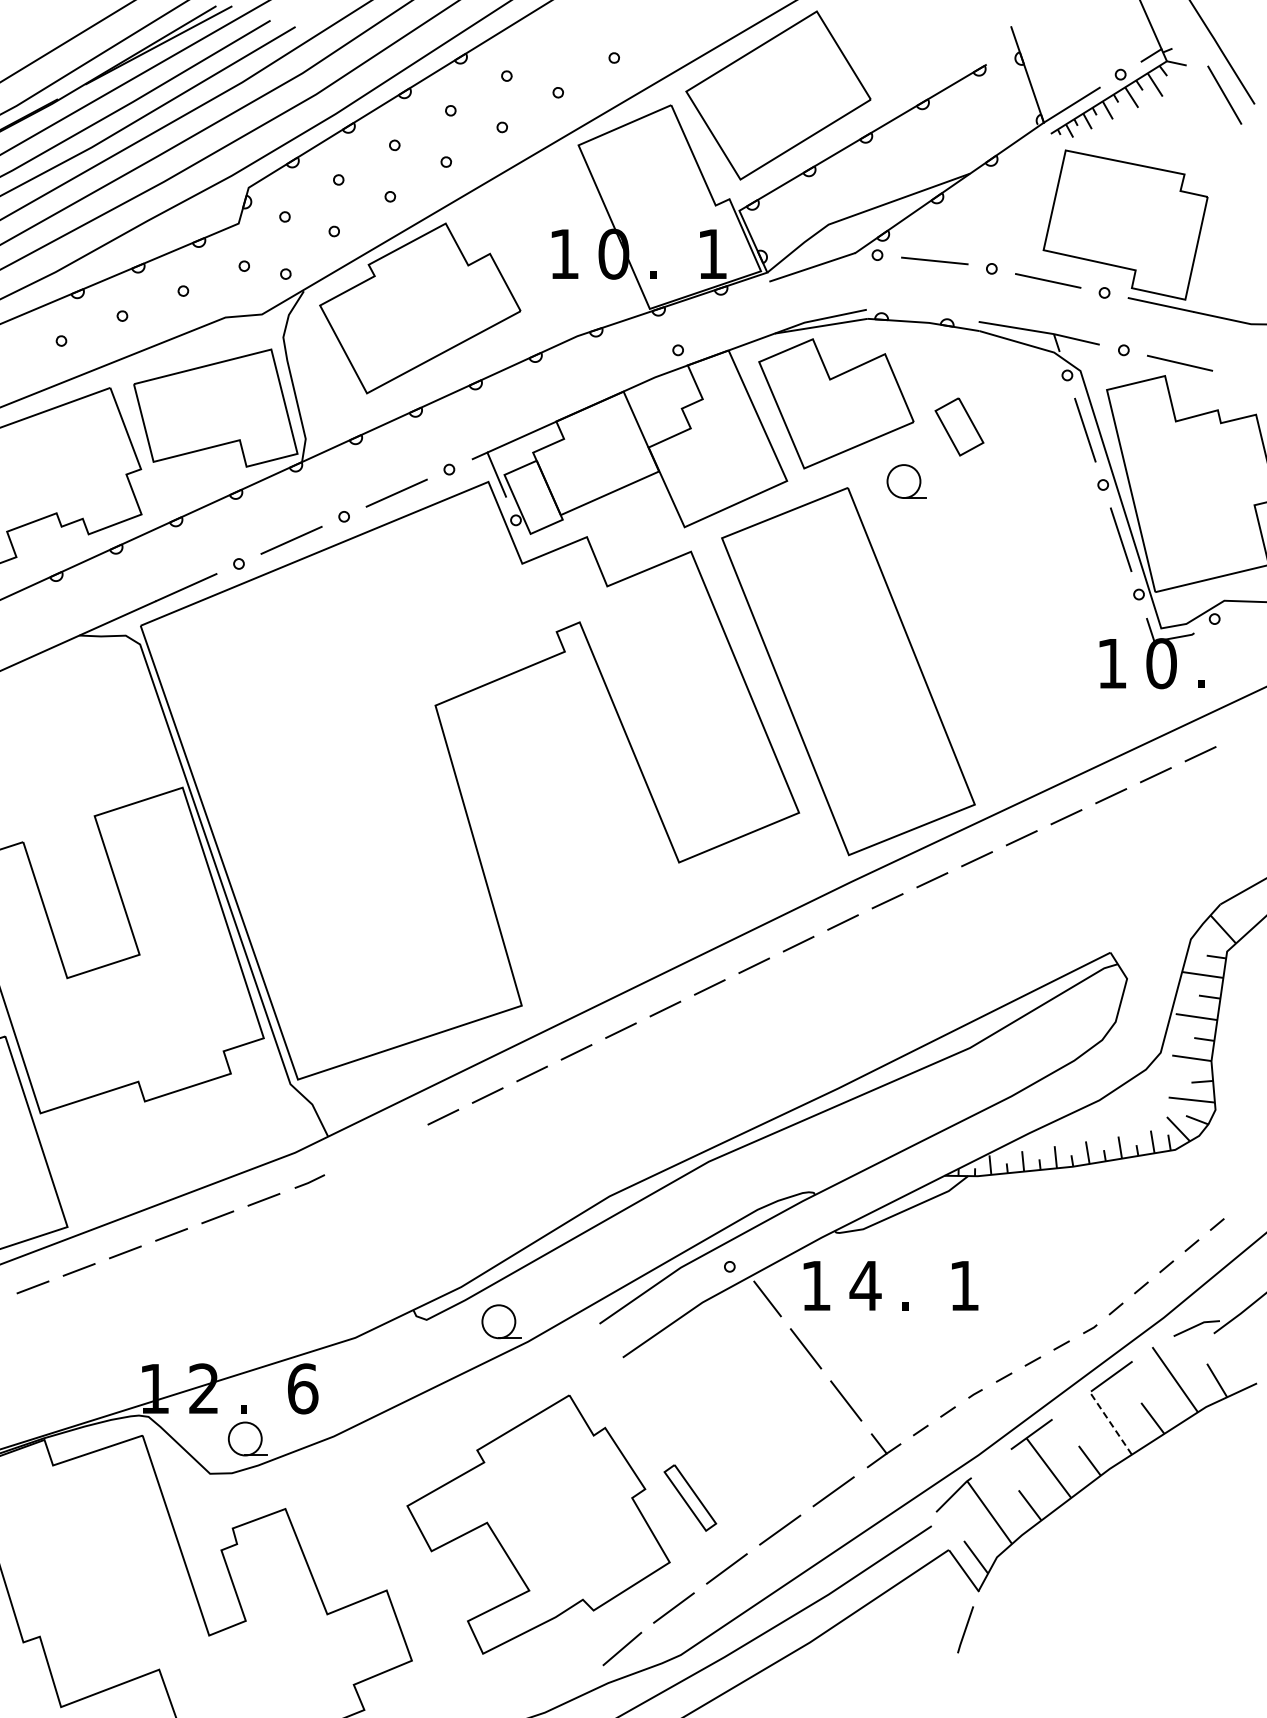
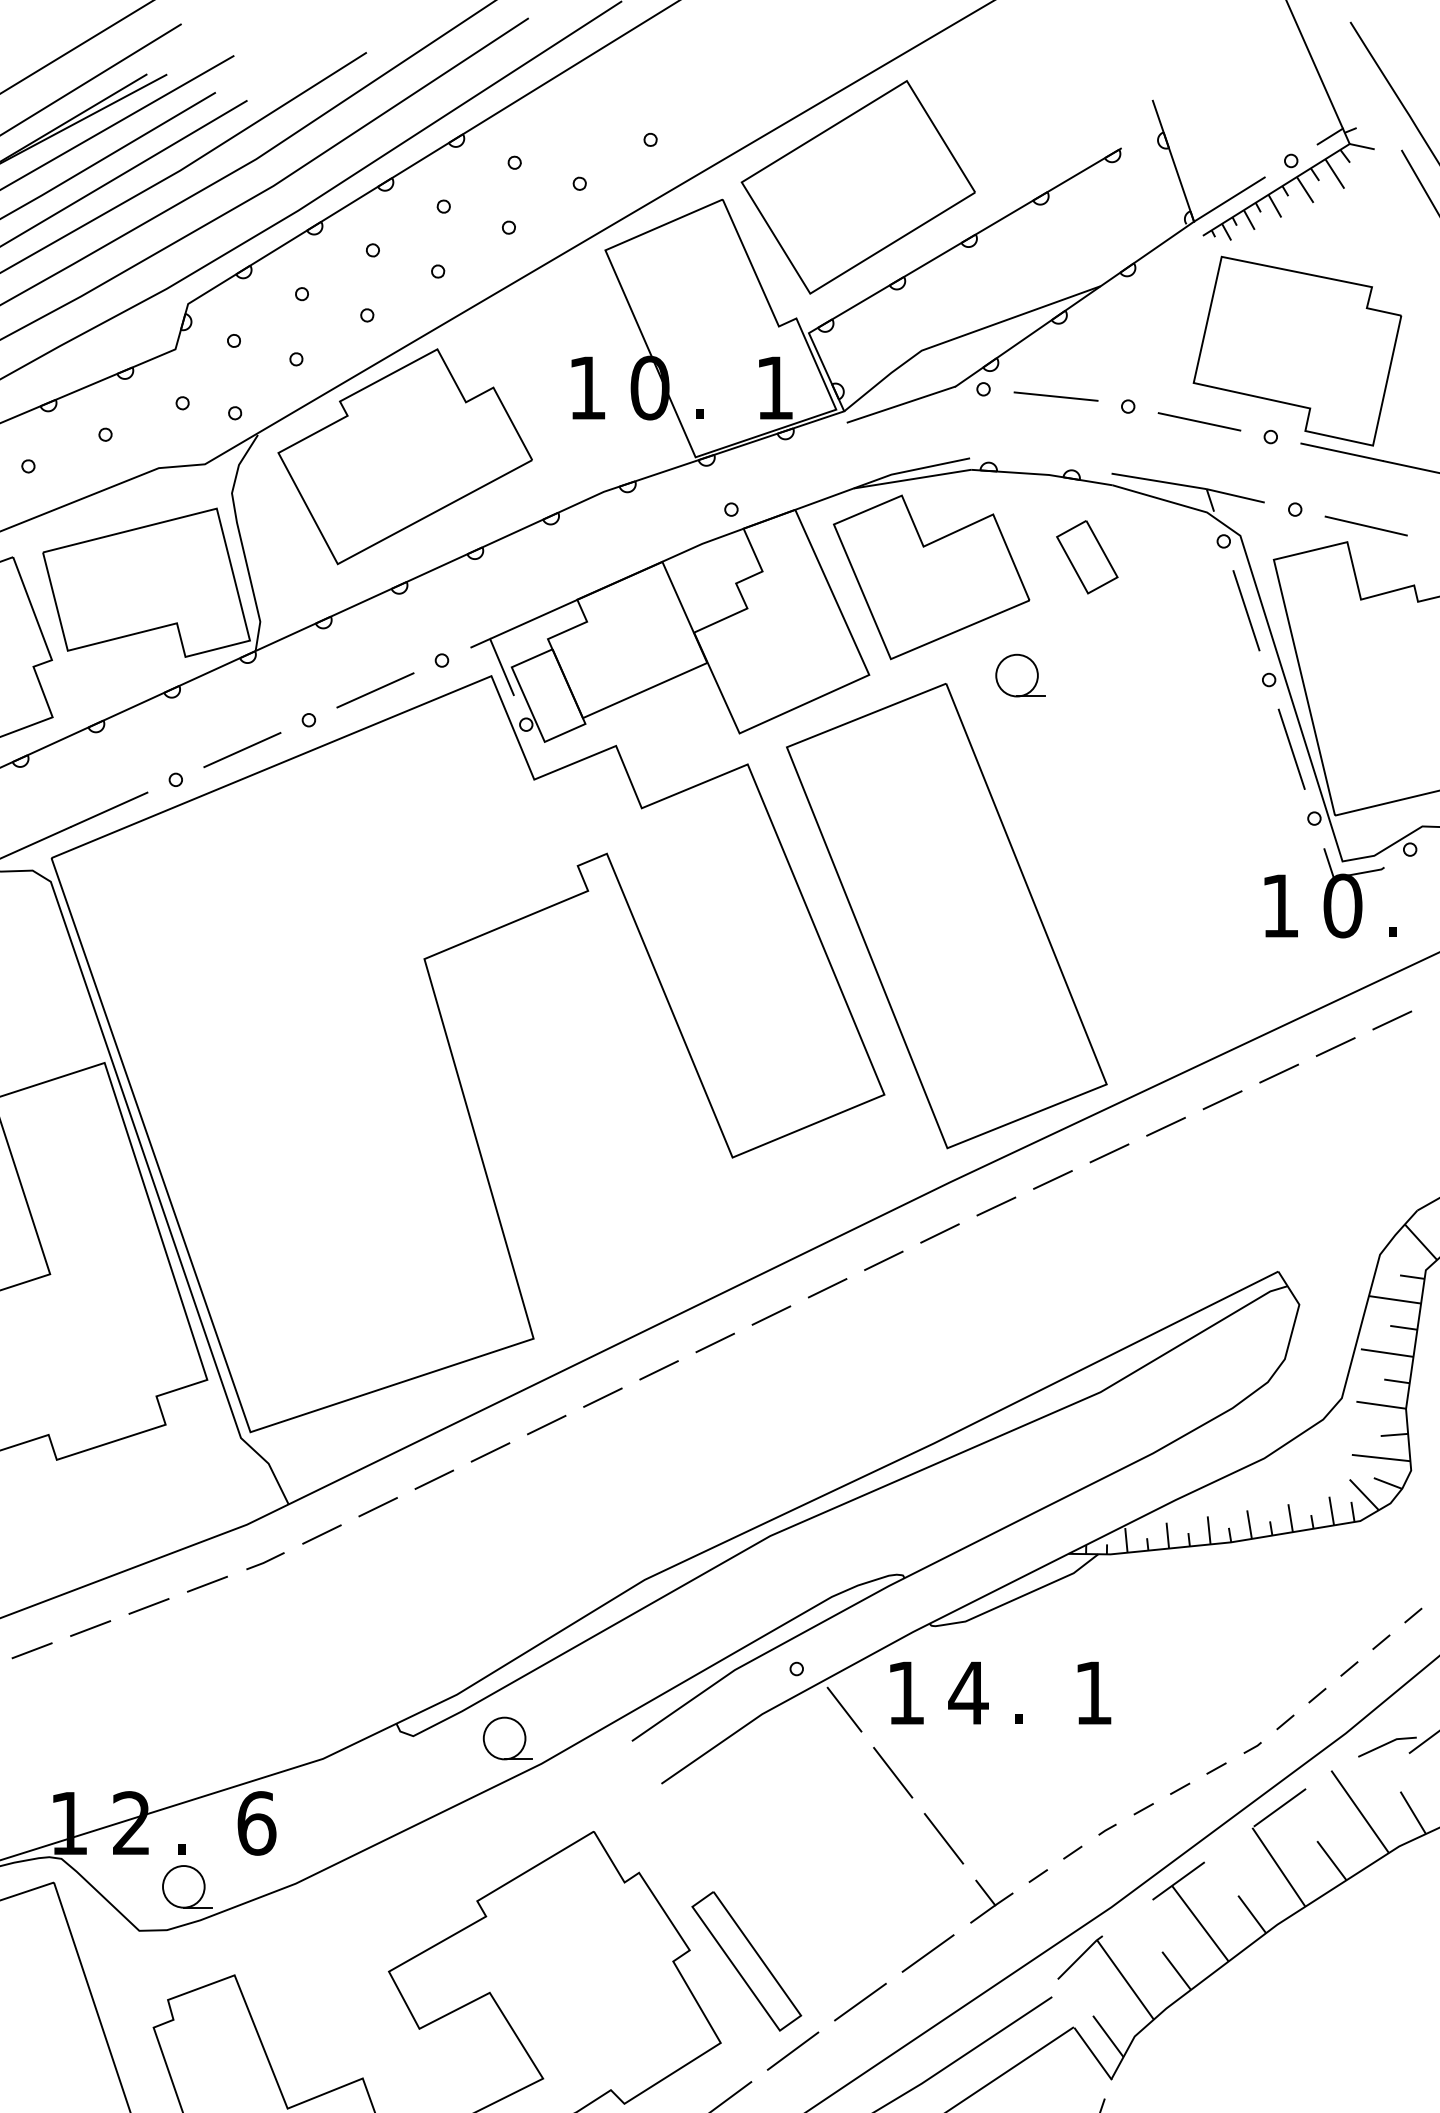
part: (959, 426) -> (1087, 556), moved
line: (398, 1138) -> (377, 1506), added
line: (354, 1160) -> (321, 1534), added
line: (1110, 1423) -> (1278, 1867), dashed -> solid
part: (690, 1497) -> (747, 1960), size x1.67

